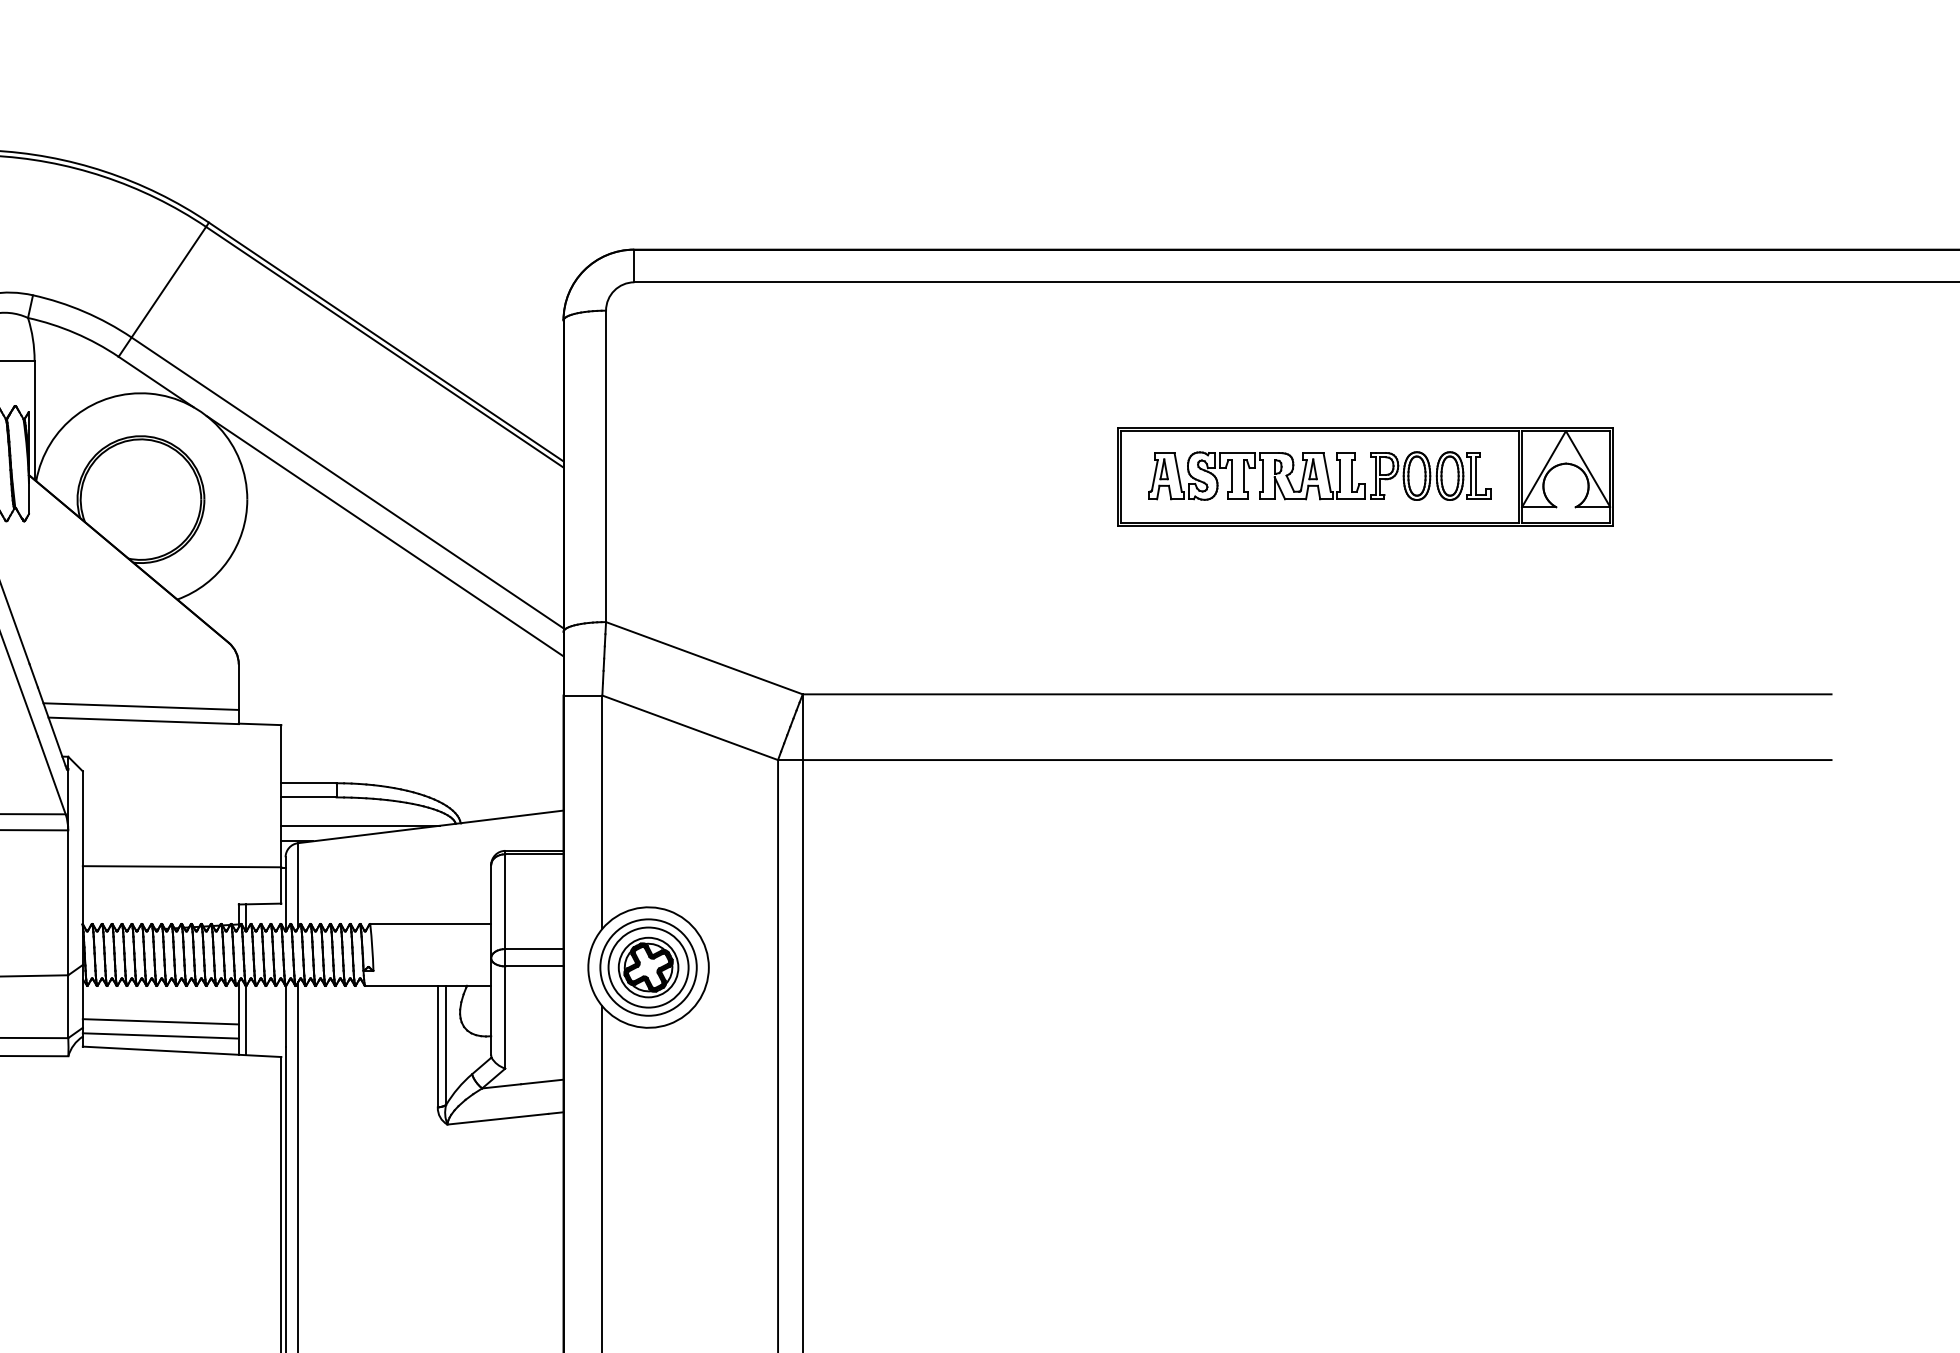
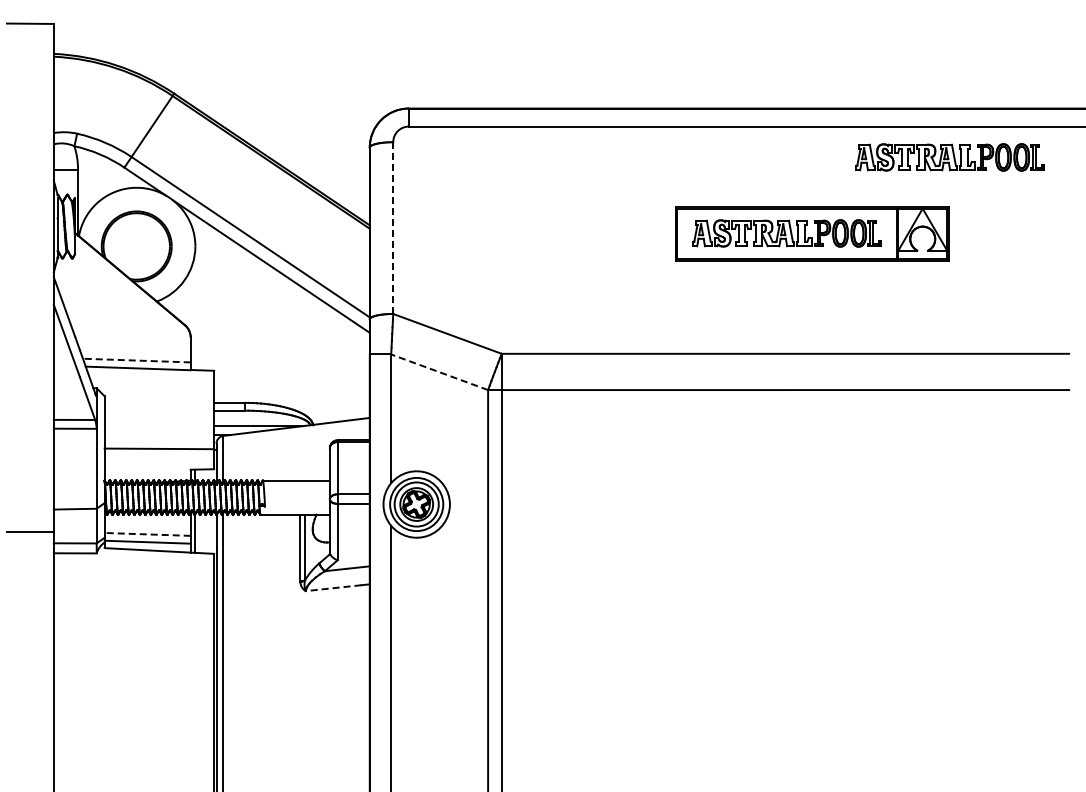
part: (1614, 338) -> (949, 157), added
line: (606, 467) -> (393, 228), solid -> dashed
line: (140, 706) -> (136, 360), solid -> dashed
line: (689, 728) -> (439, 372), solid -> dashed
line: (160, 1021) -> (147, 534), solid -> dashed
line: (497, 1119) -> (333, 588), solid -> dashed

